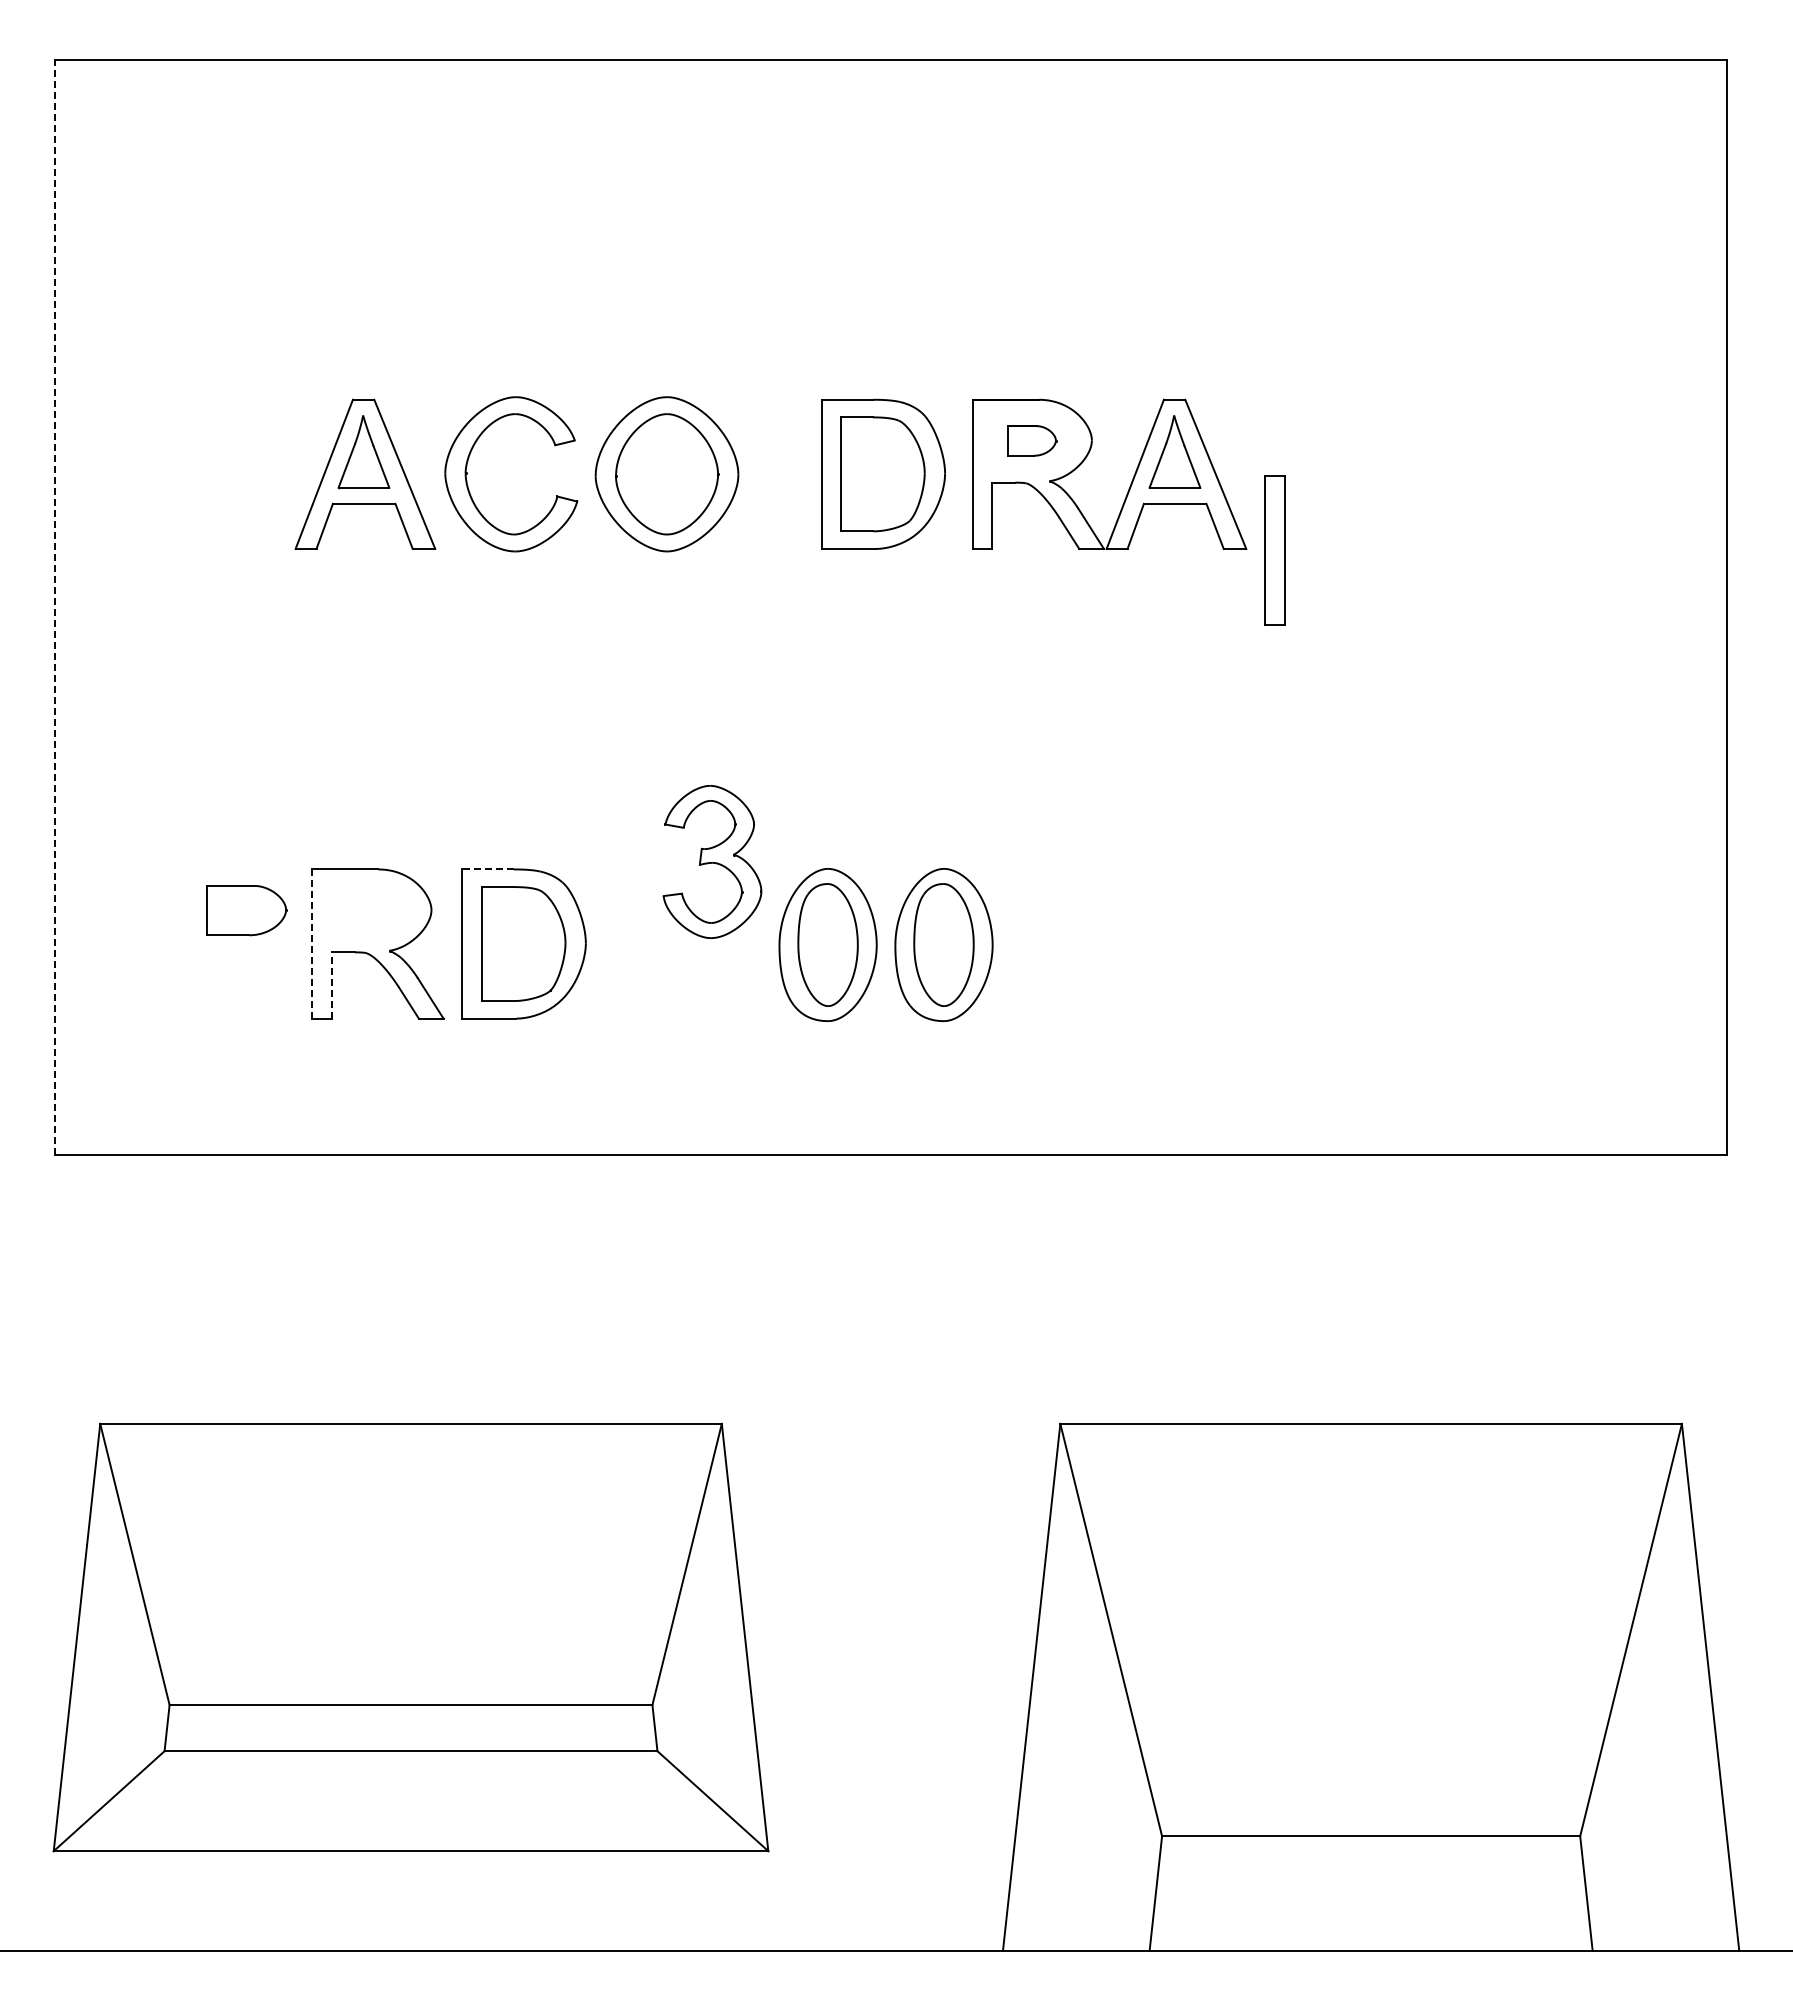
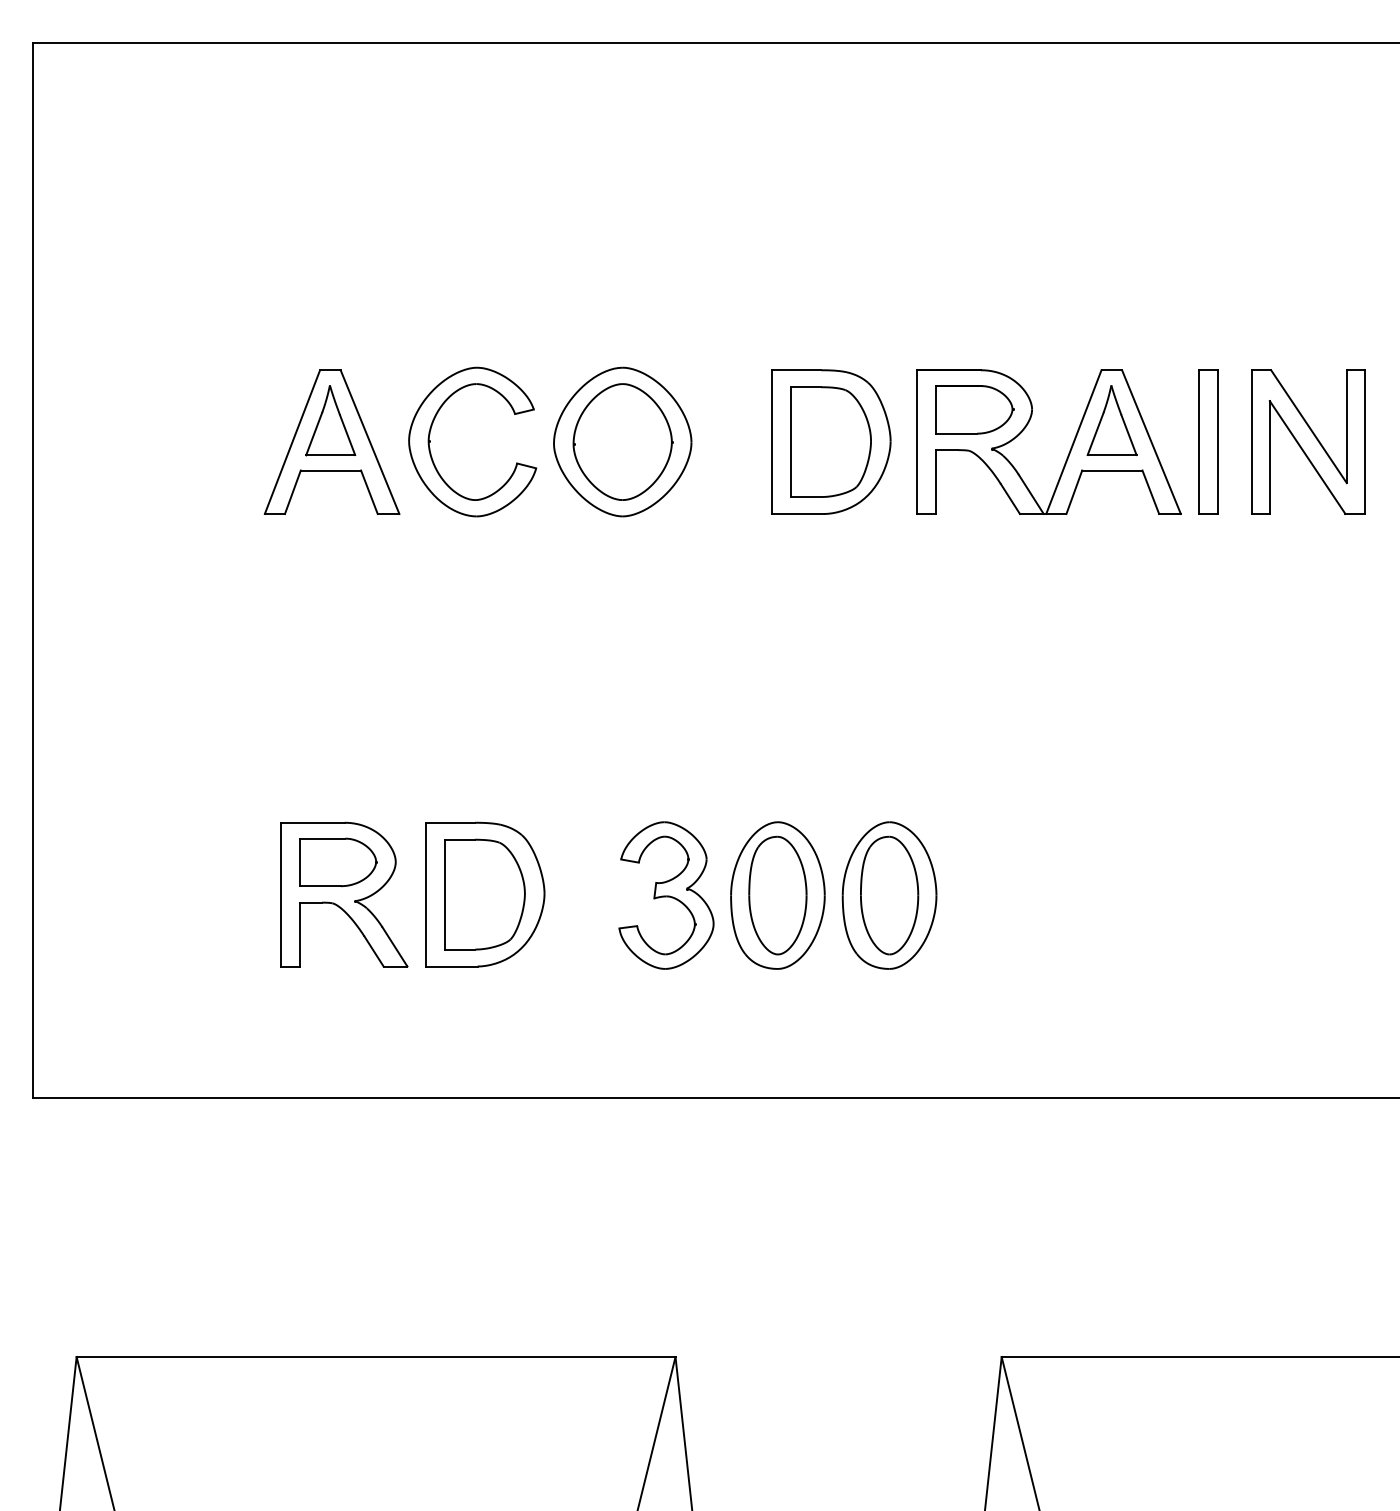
part: (1032, 440) -> (974, 409), size x1.67
part: (1378, 473) -> (1308, 441), added
part: (1274, 550) -> (1208, 442), moved
line: (55, 607) -> (33, 570), dashed -> solid
part: (712, 861) -> (666, 895), moved
line: (488, 869) -> (450, 822), dashed -> solid
part: (246, 910) -> (337, 862), moved
line: (312, 944) -> (281, 895), dashed -> solid
line: (331, 985) -> (299, 934), dashed -> solid

